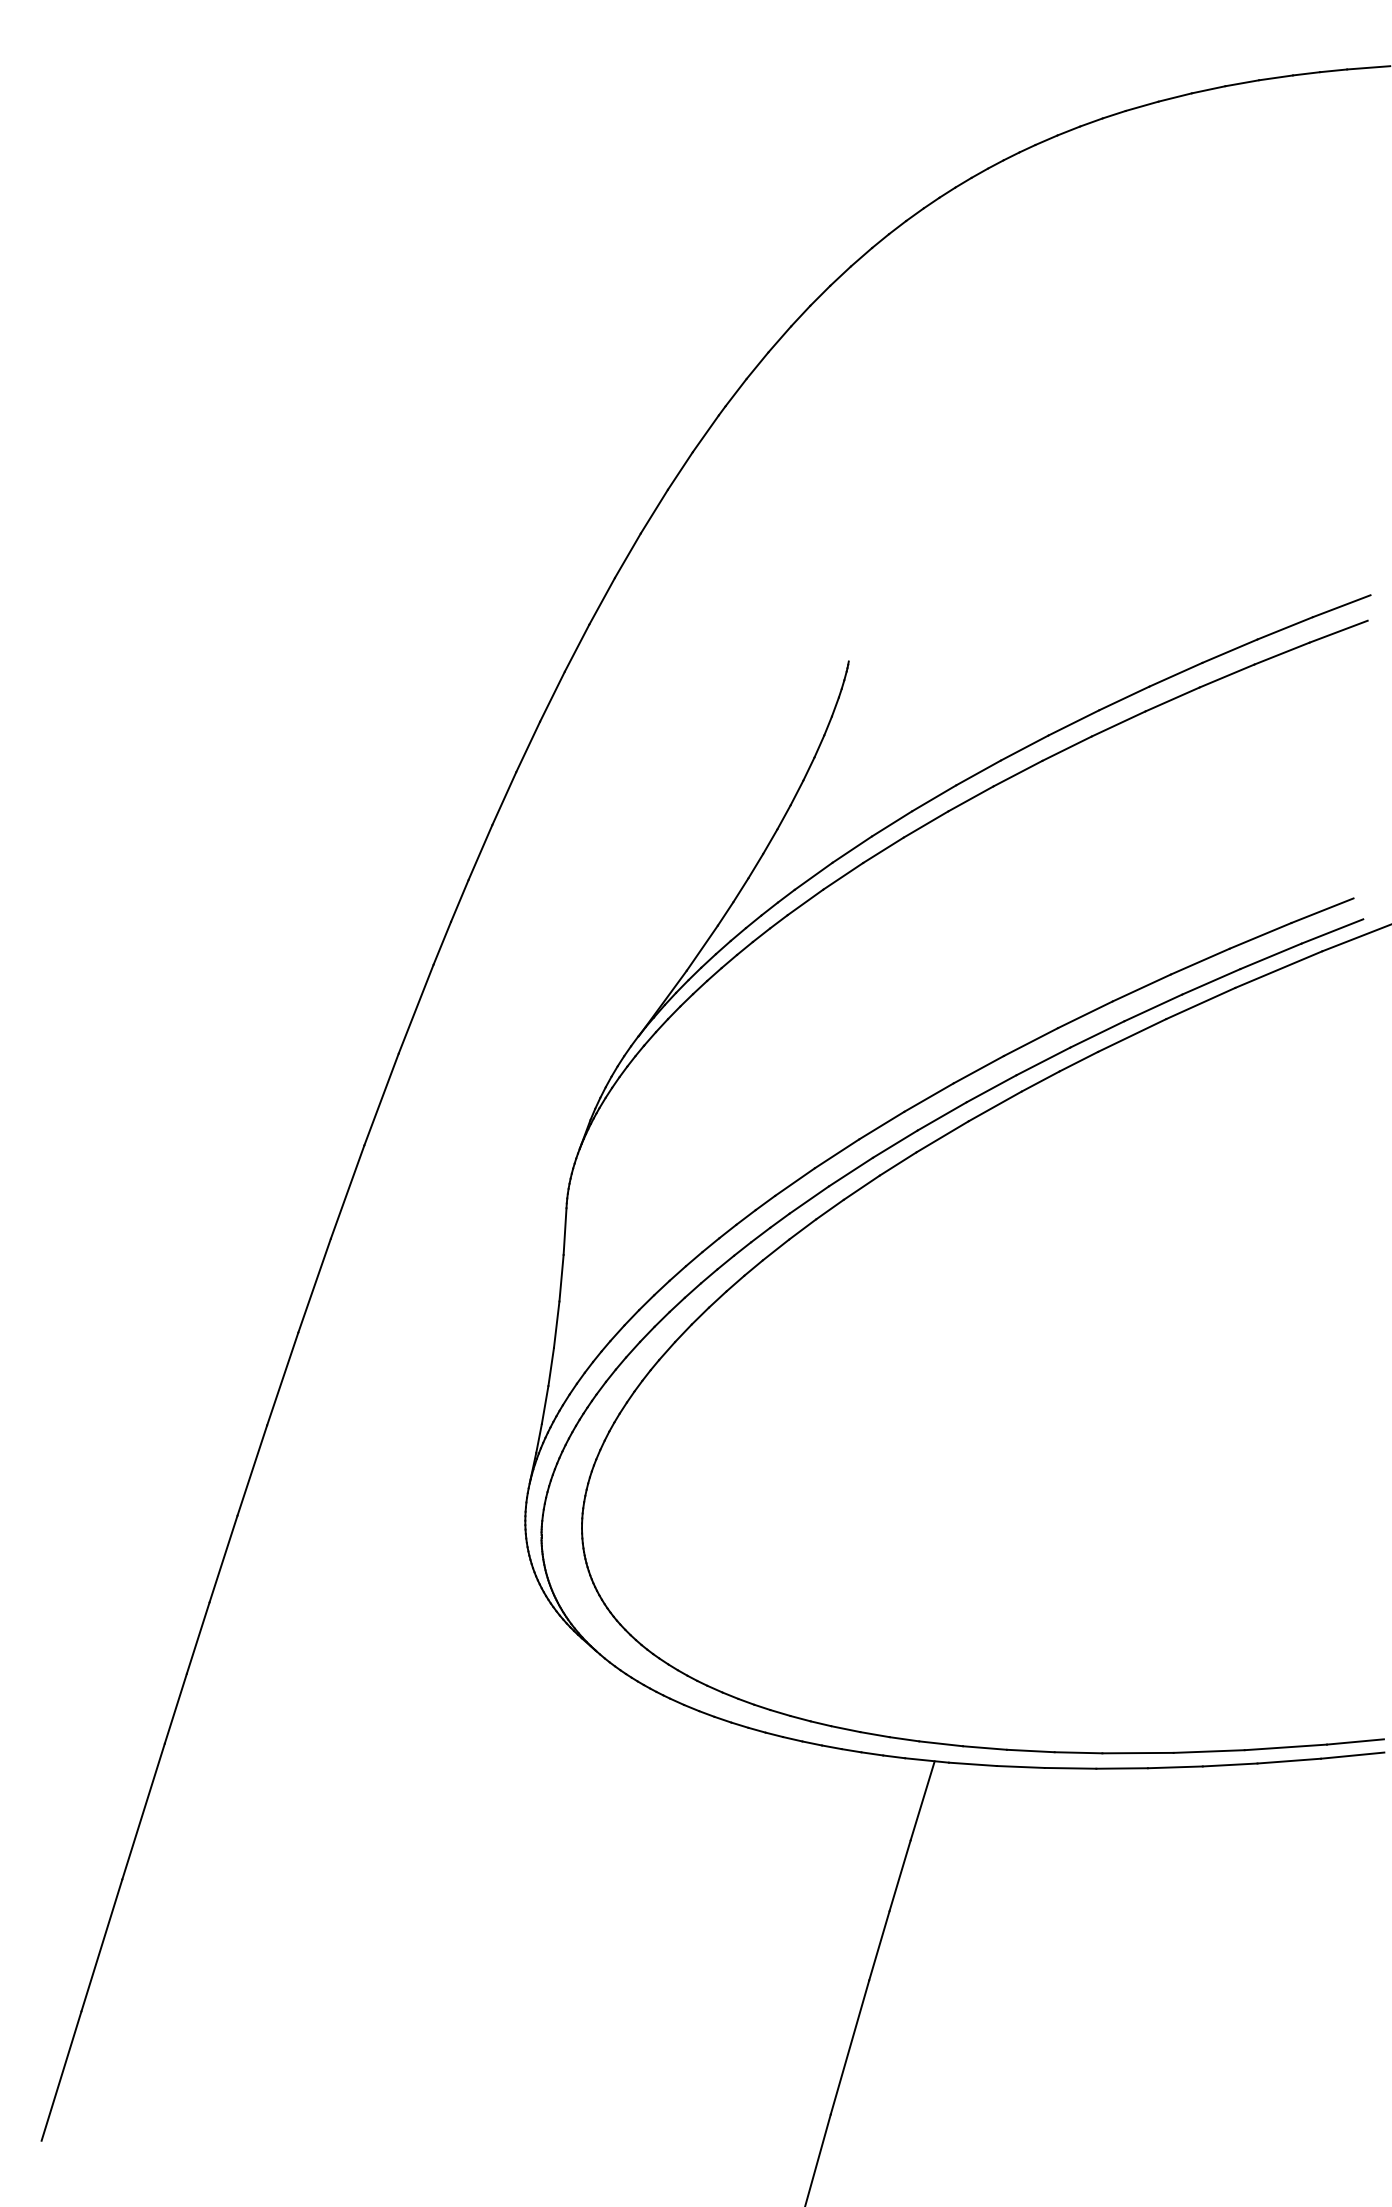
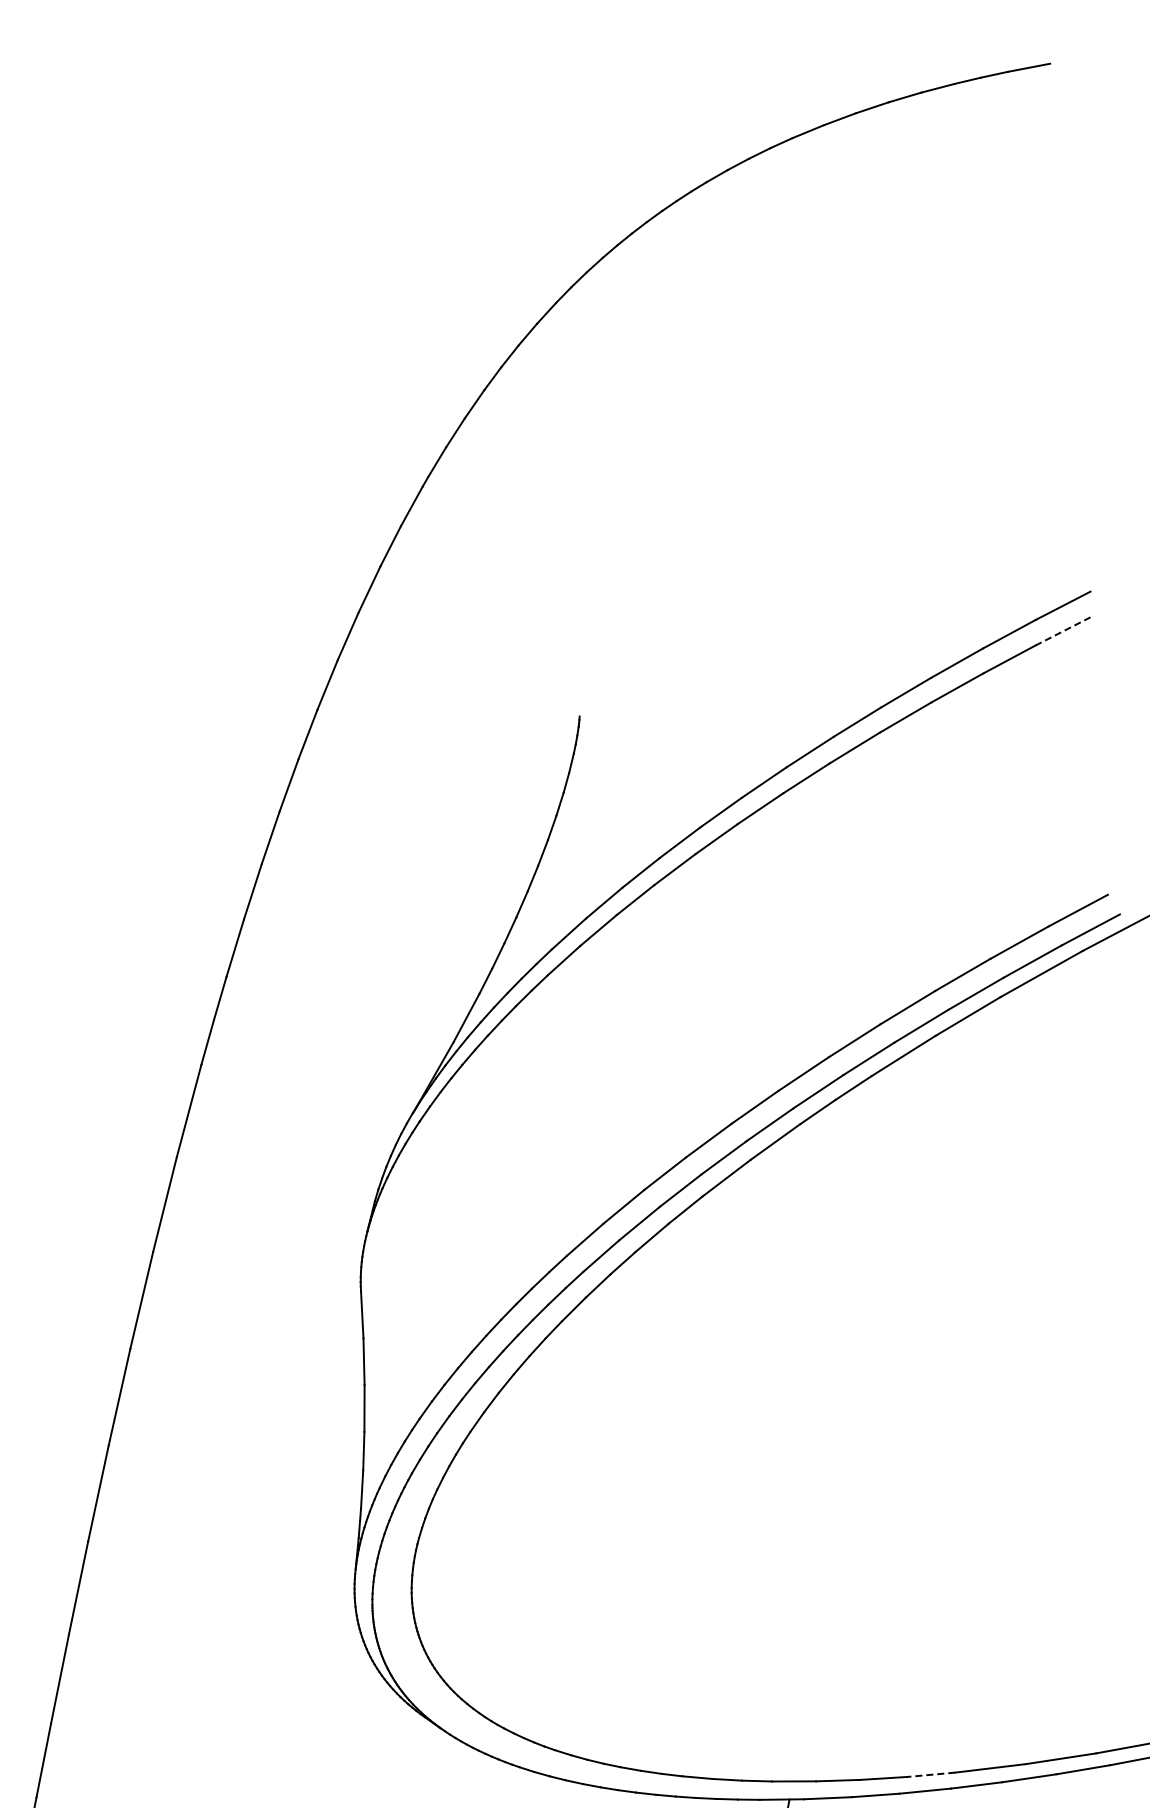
line: (1339, 631) -> (1063, 631), solid -> dashed
line: (1078, 1752) -> (931, 1774), solid -> dashed

